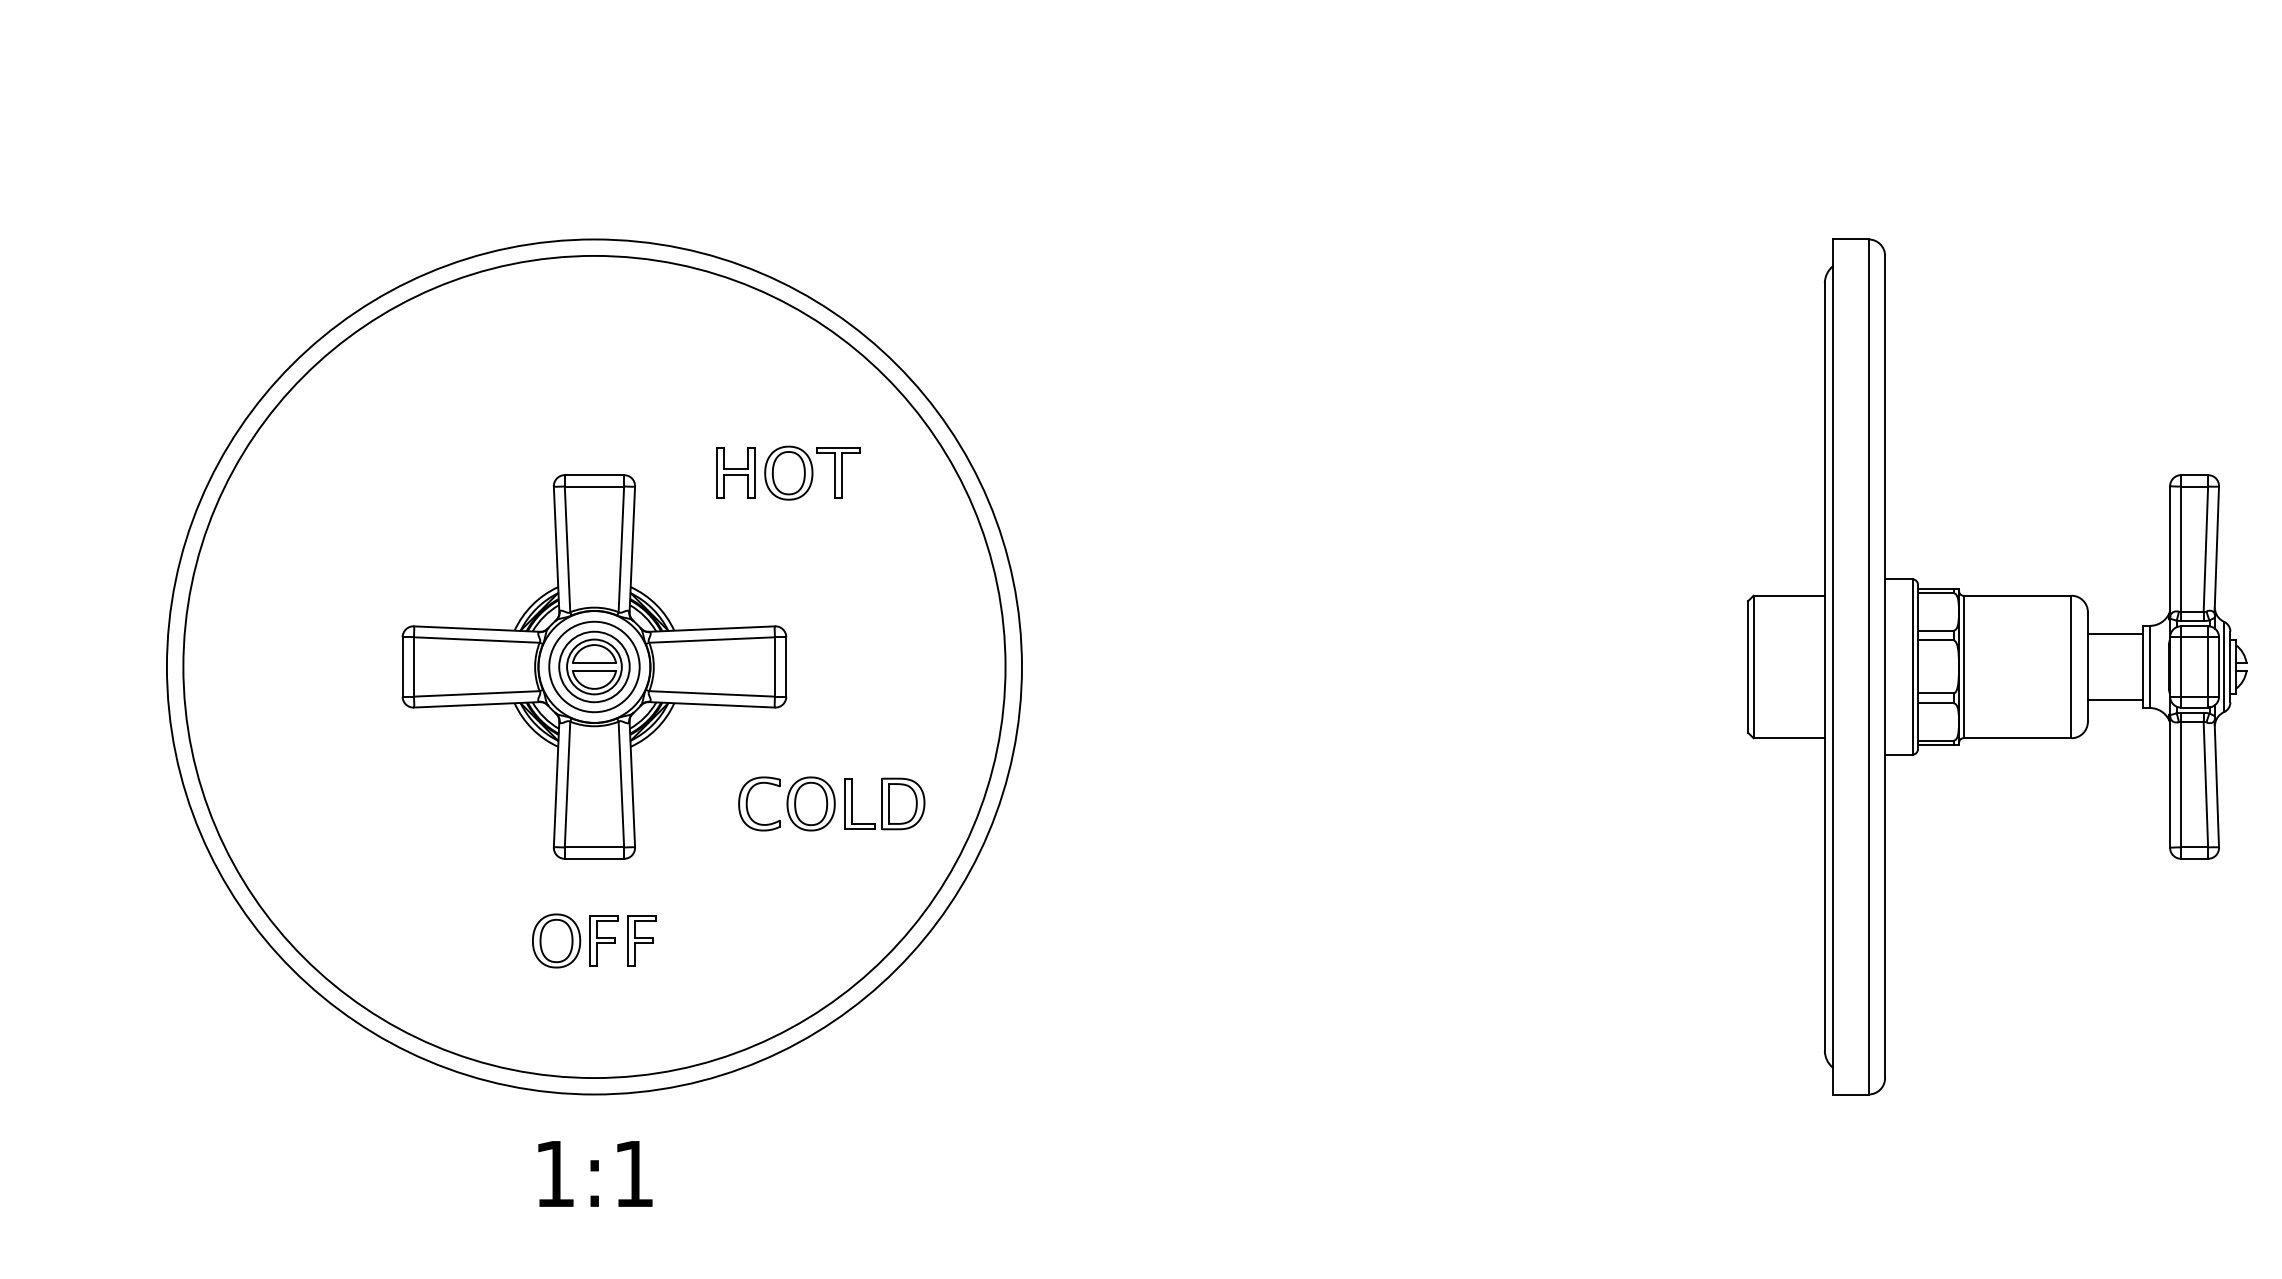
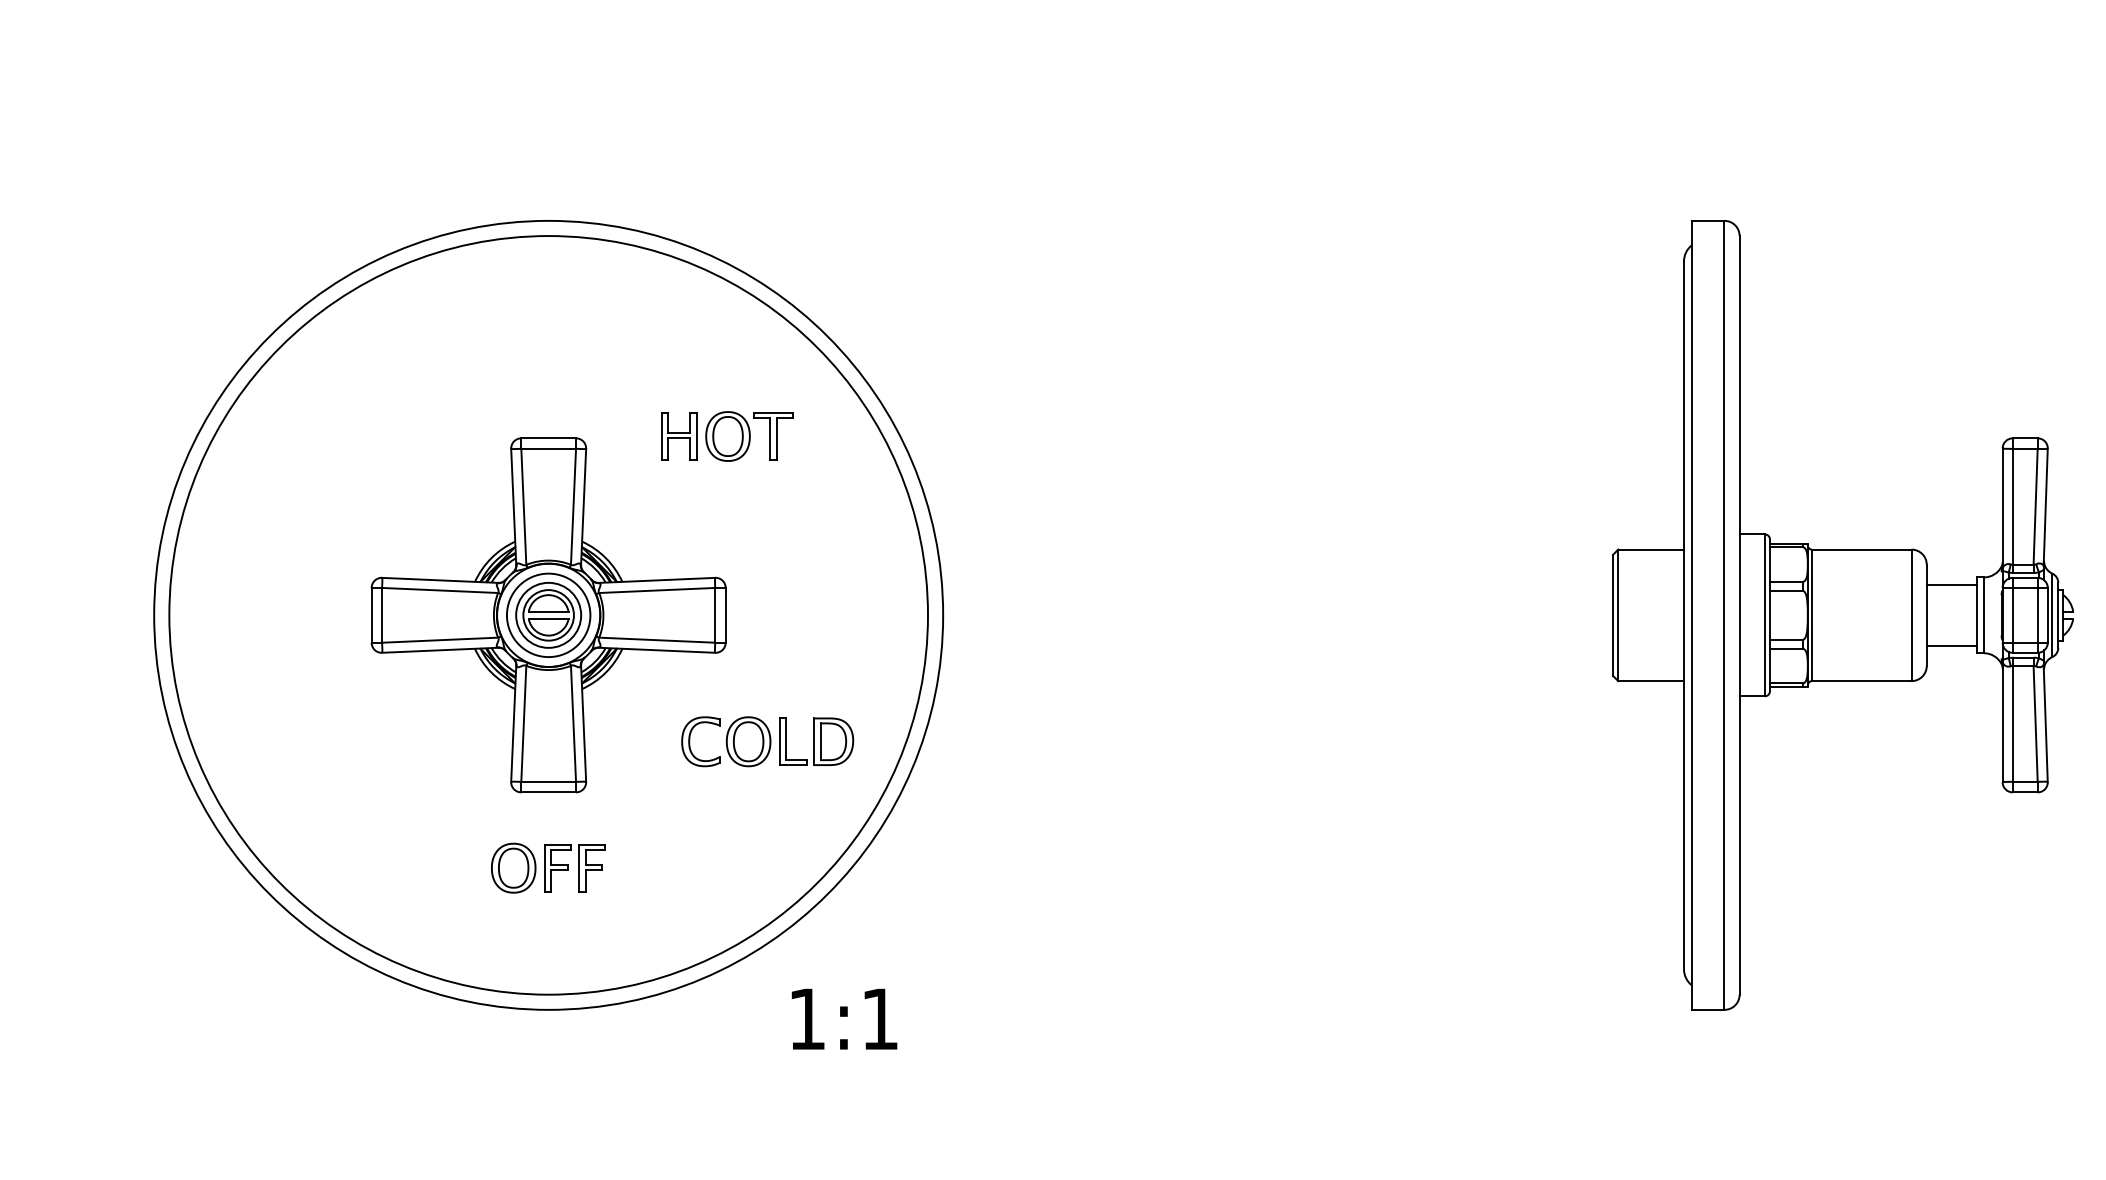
text: (595, 1173) -> (844, 1018), moved

